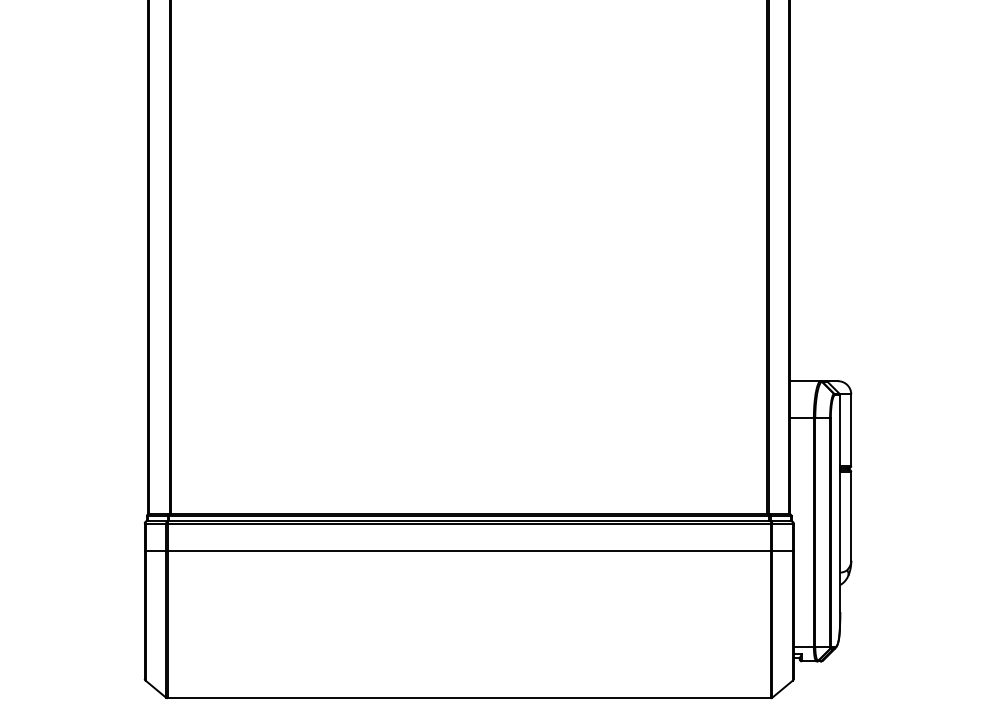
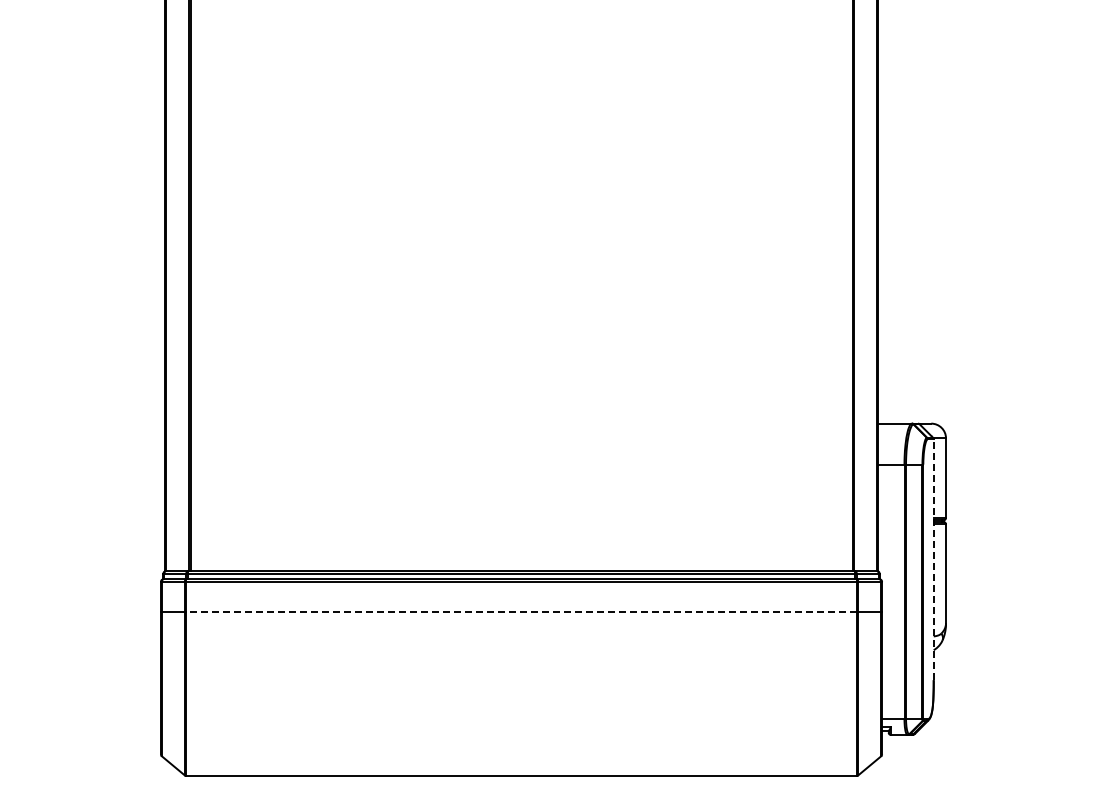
line: (840, 503) -> (933, 559), solid -> dashed
line: (469, 551) -> (521, 612), solid -> dashed

